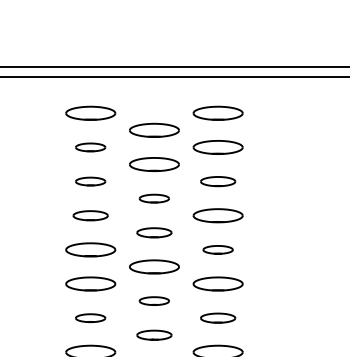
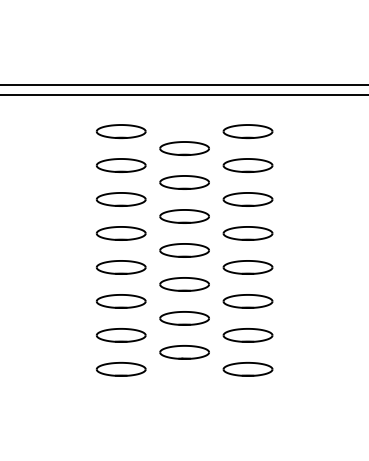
part: (90, 147) -> (120, 165), size x1.67
part: (90, 181) -> (120, 199), size x1.67
part: (217, 181) -> (247, 199), size x1.43
part: (154, 198) -> (184, 216), size x1.67
part: (90, 215) -> (120, 233), size x1.43
part: (154, 232) -> (184, 250), size x1.43
part: (217, 249) -> (247, 267), size x1.67
part: (154, 301) -> (184, 318), size x1.67
part: (90, 318) -> (120, 335), size x1.67
part: (217, 318) -> (247, 335), size x1.43
part: (154, 335) -> (184, 352), size x1.43

